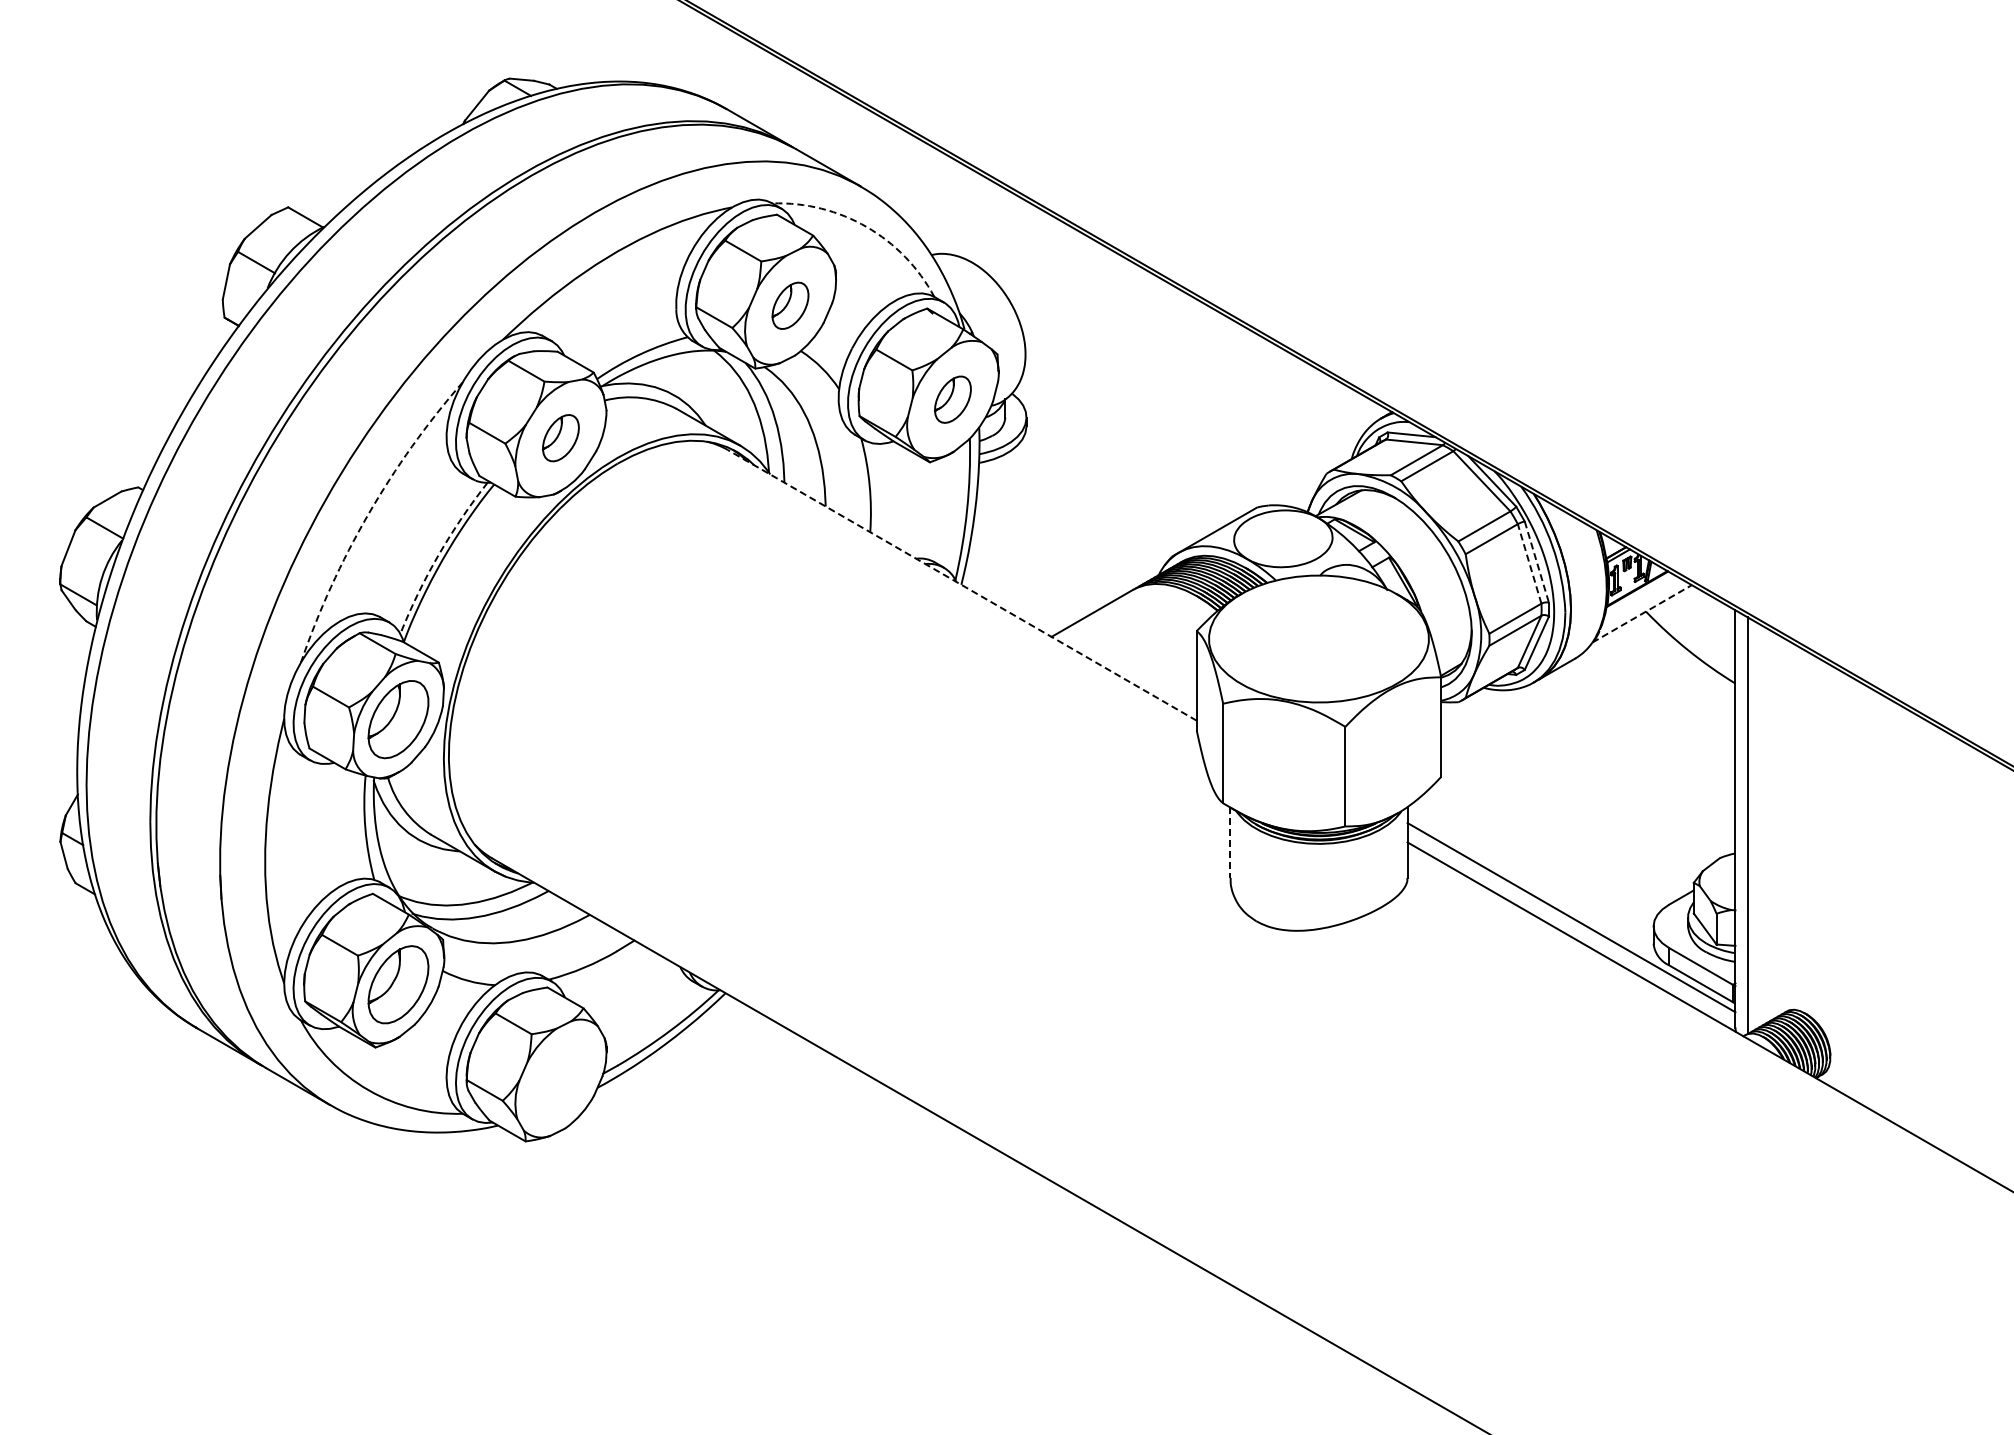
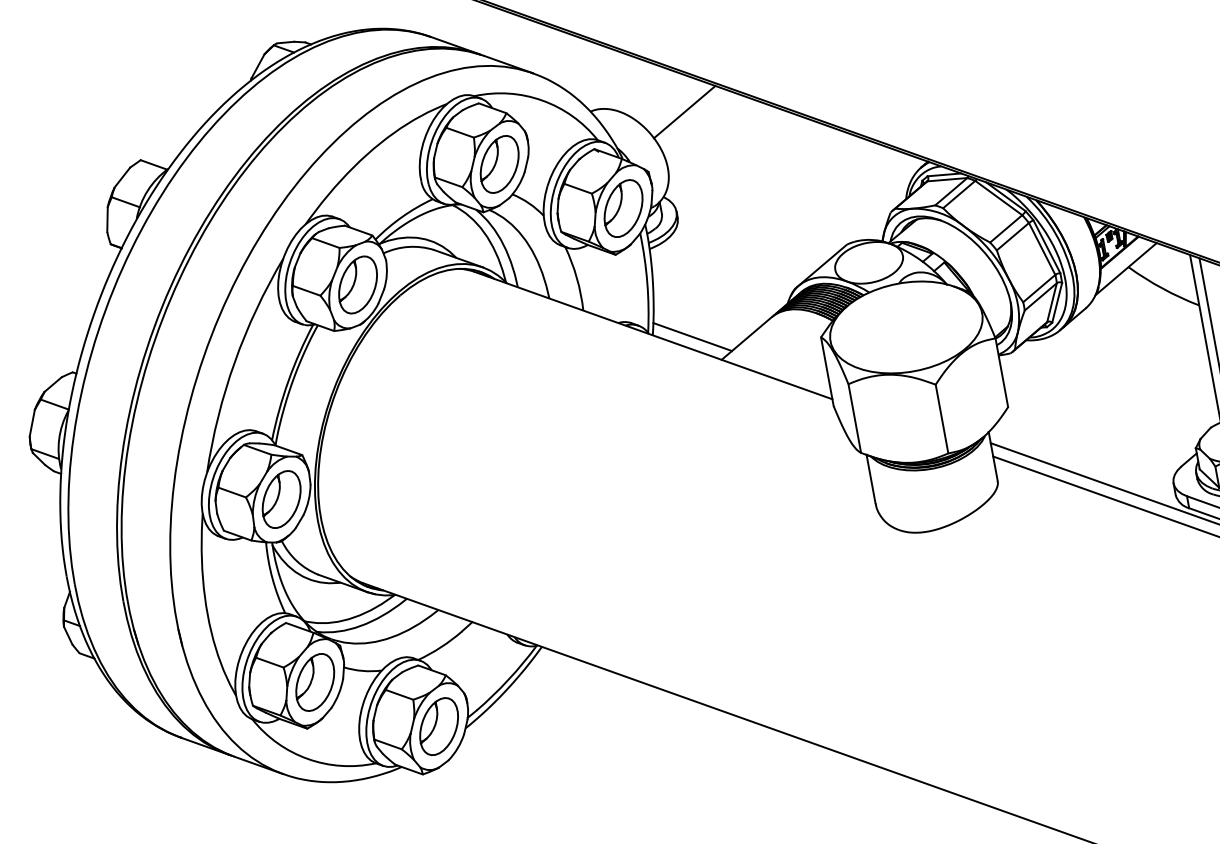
arc: (866, 227) -> (542, 100), dashed -> solid
line: (1063, 279) -> (684, 111), added
part: (790, 305) -> (499, 164), size x1.67
part: (952, 399) -> (623, 208), size x1.67
part: (560, 437) -> (357, 284), size x1.67
arc: (368, 514) -> (234, 361), dashed -> solid
arc: (438, 555) -> (288, 381), dashed -> solid
line: (1536, 562) -> (1046, 247), dashed -> solid
line: (1529, 563) -> (1042, 248), dashed -> solid
line: (962, 585) -> (653, 335), dashed -> solid
line: (1016, 597) -> (692, 337), added
line: (1642, 613) -> (1126, 268), dashed -> solid
line: (1230, 843) -> (871, 479), dashed -> solid
part: (560, 1078) -> (438, 726), added

